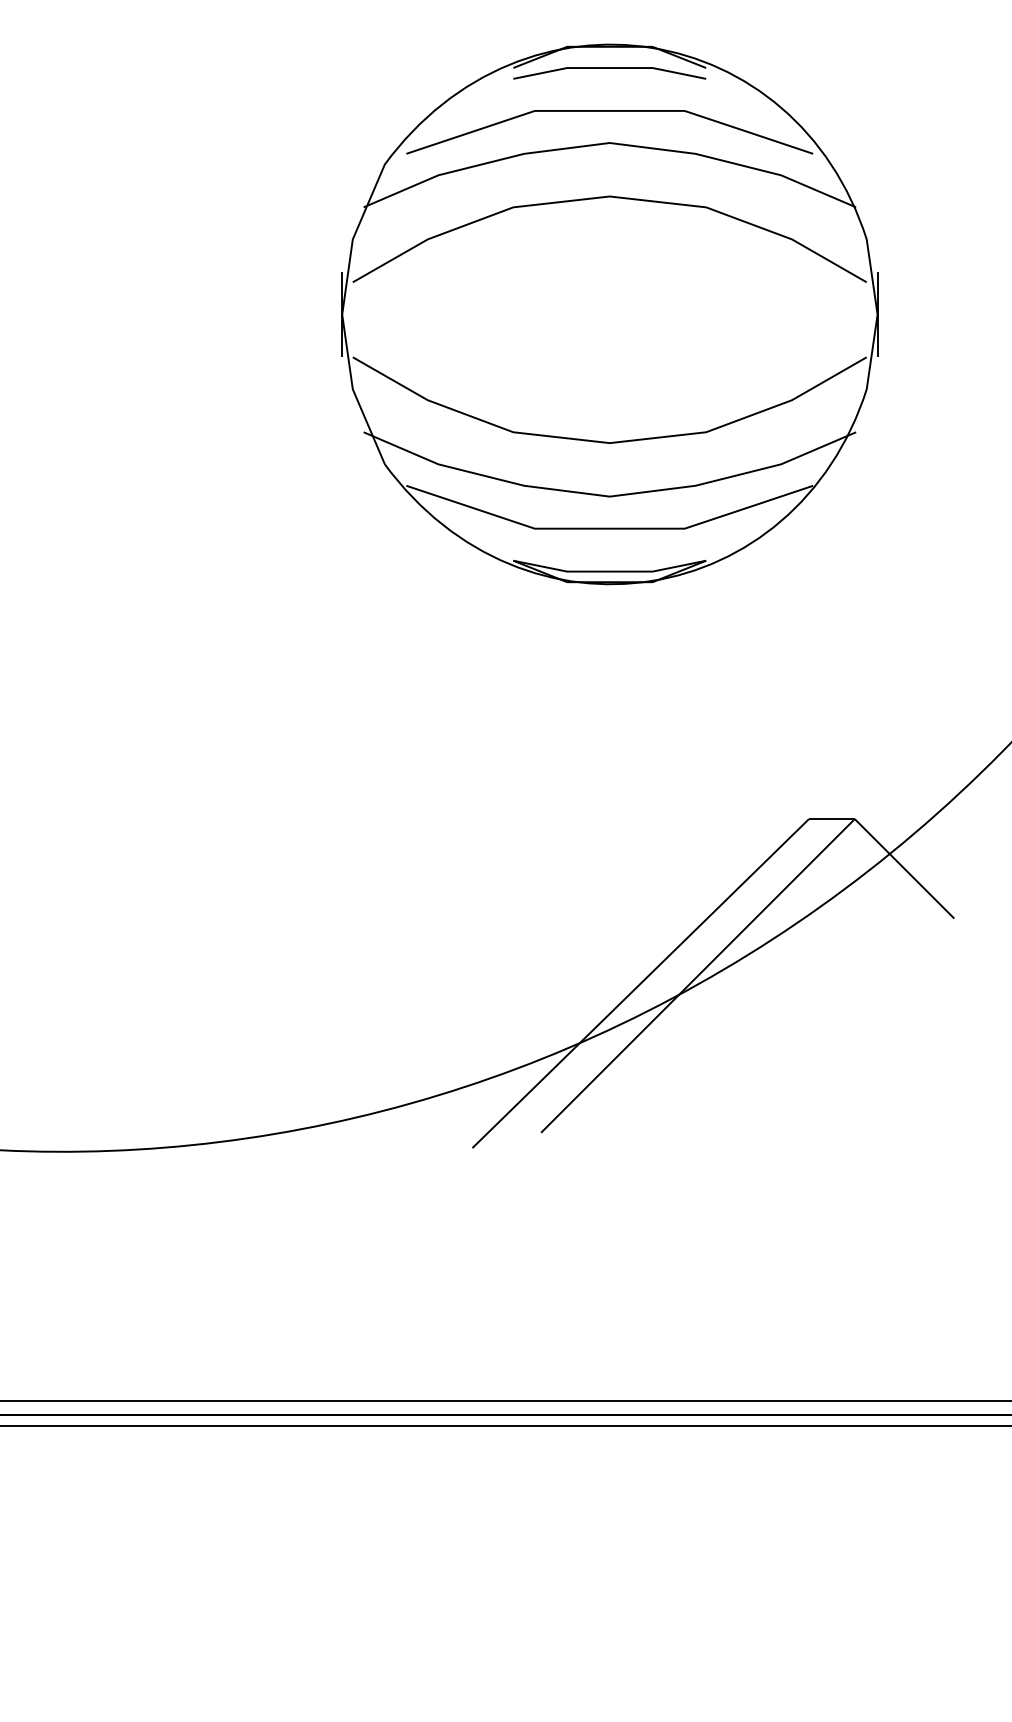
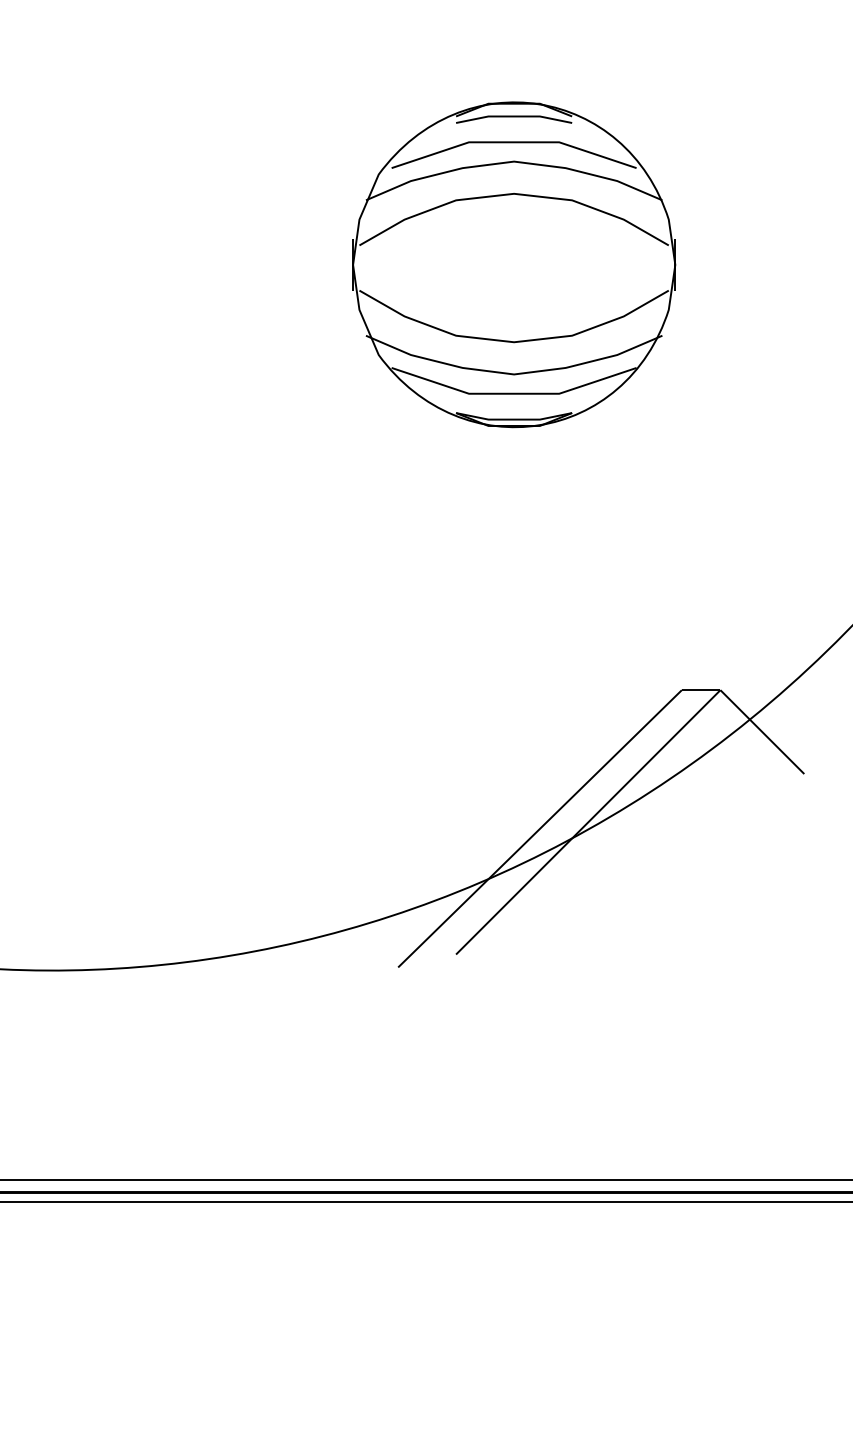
part: (610, 313) -> (514, 264), size x0.71

